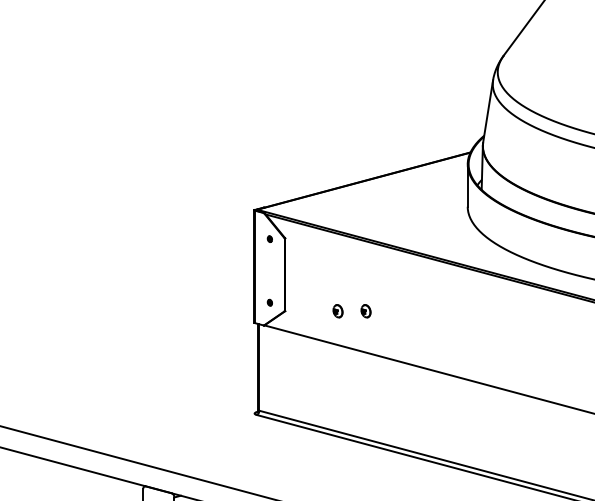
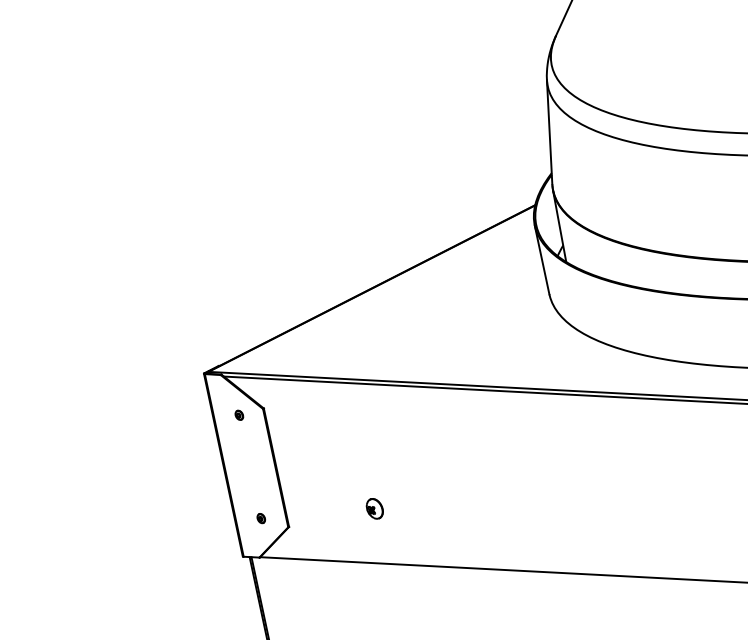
part: (365, 311) -> (419, 499), removed

